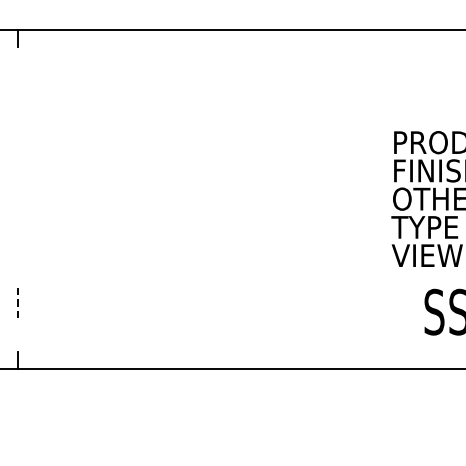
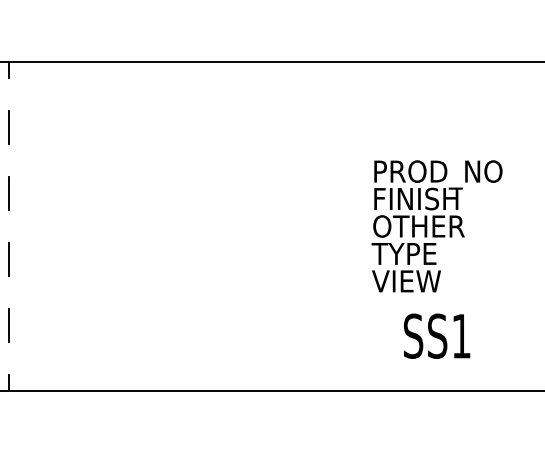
line: (18, 97) -> (9, 127), added
line: (18, 165) -> (9, 193), added
line: (18, 232) -> (9, 258), added
line: (18, 300) -> (9, 324), dashed -> solid

